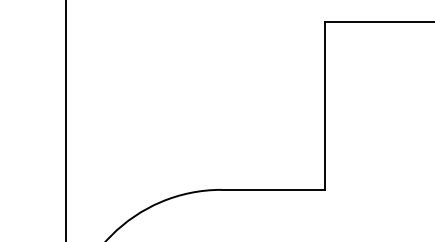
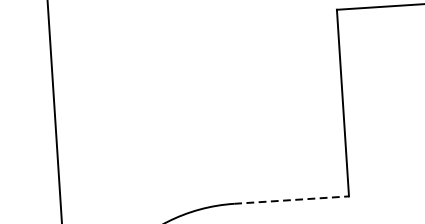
line: (273, 189) -> (291, 199), solid -> dashed

